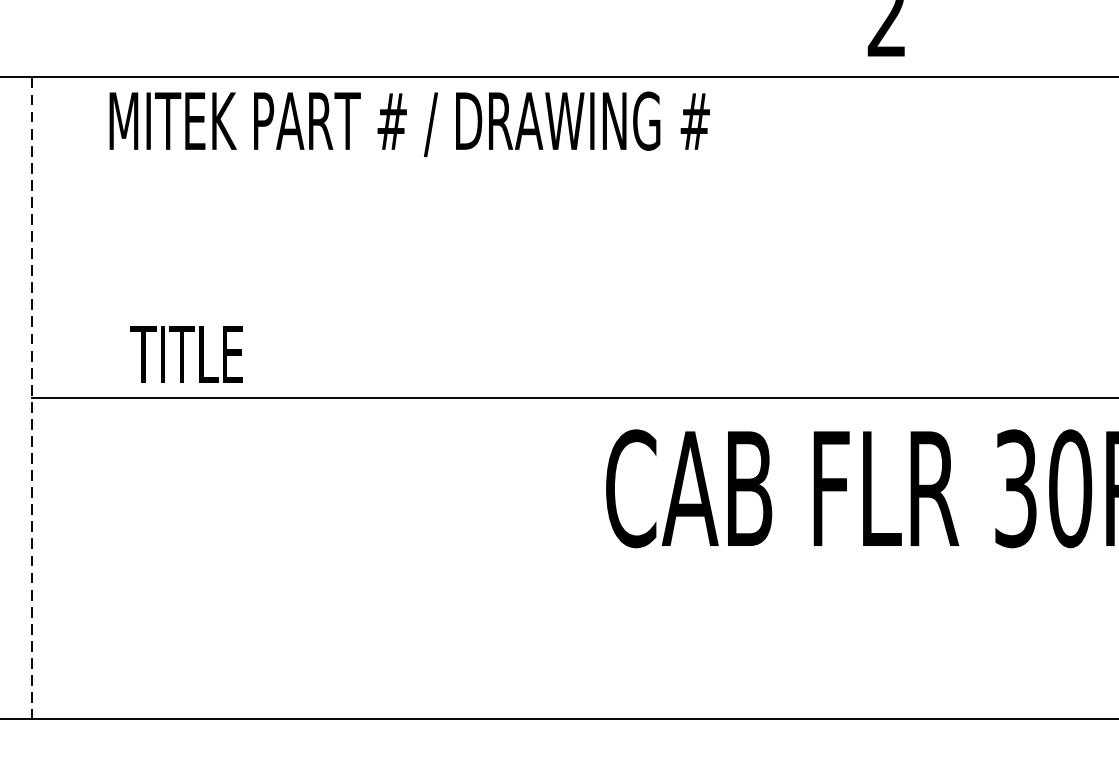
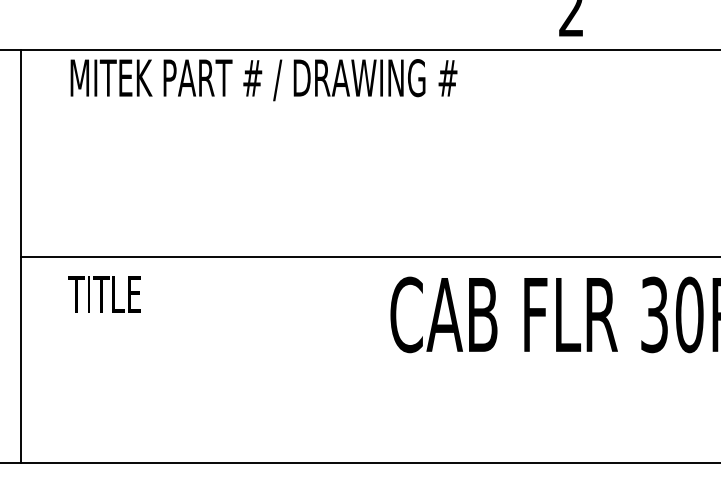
text: (186, 354) -> (104, 294), moved
line: (31, 398) -> (20, 256), dashed -> solid

